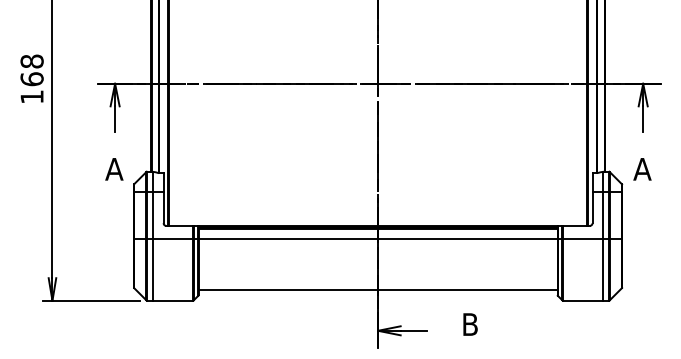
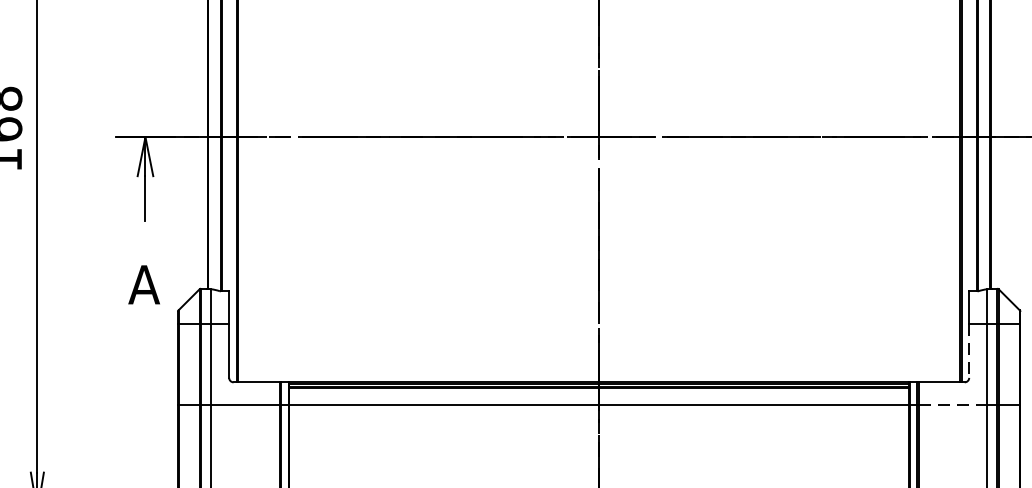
line: (592, 207) -> (969, 350), solid -> dashed
line: (583, 238) -> (953, 404), solid -> dashed

